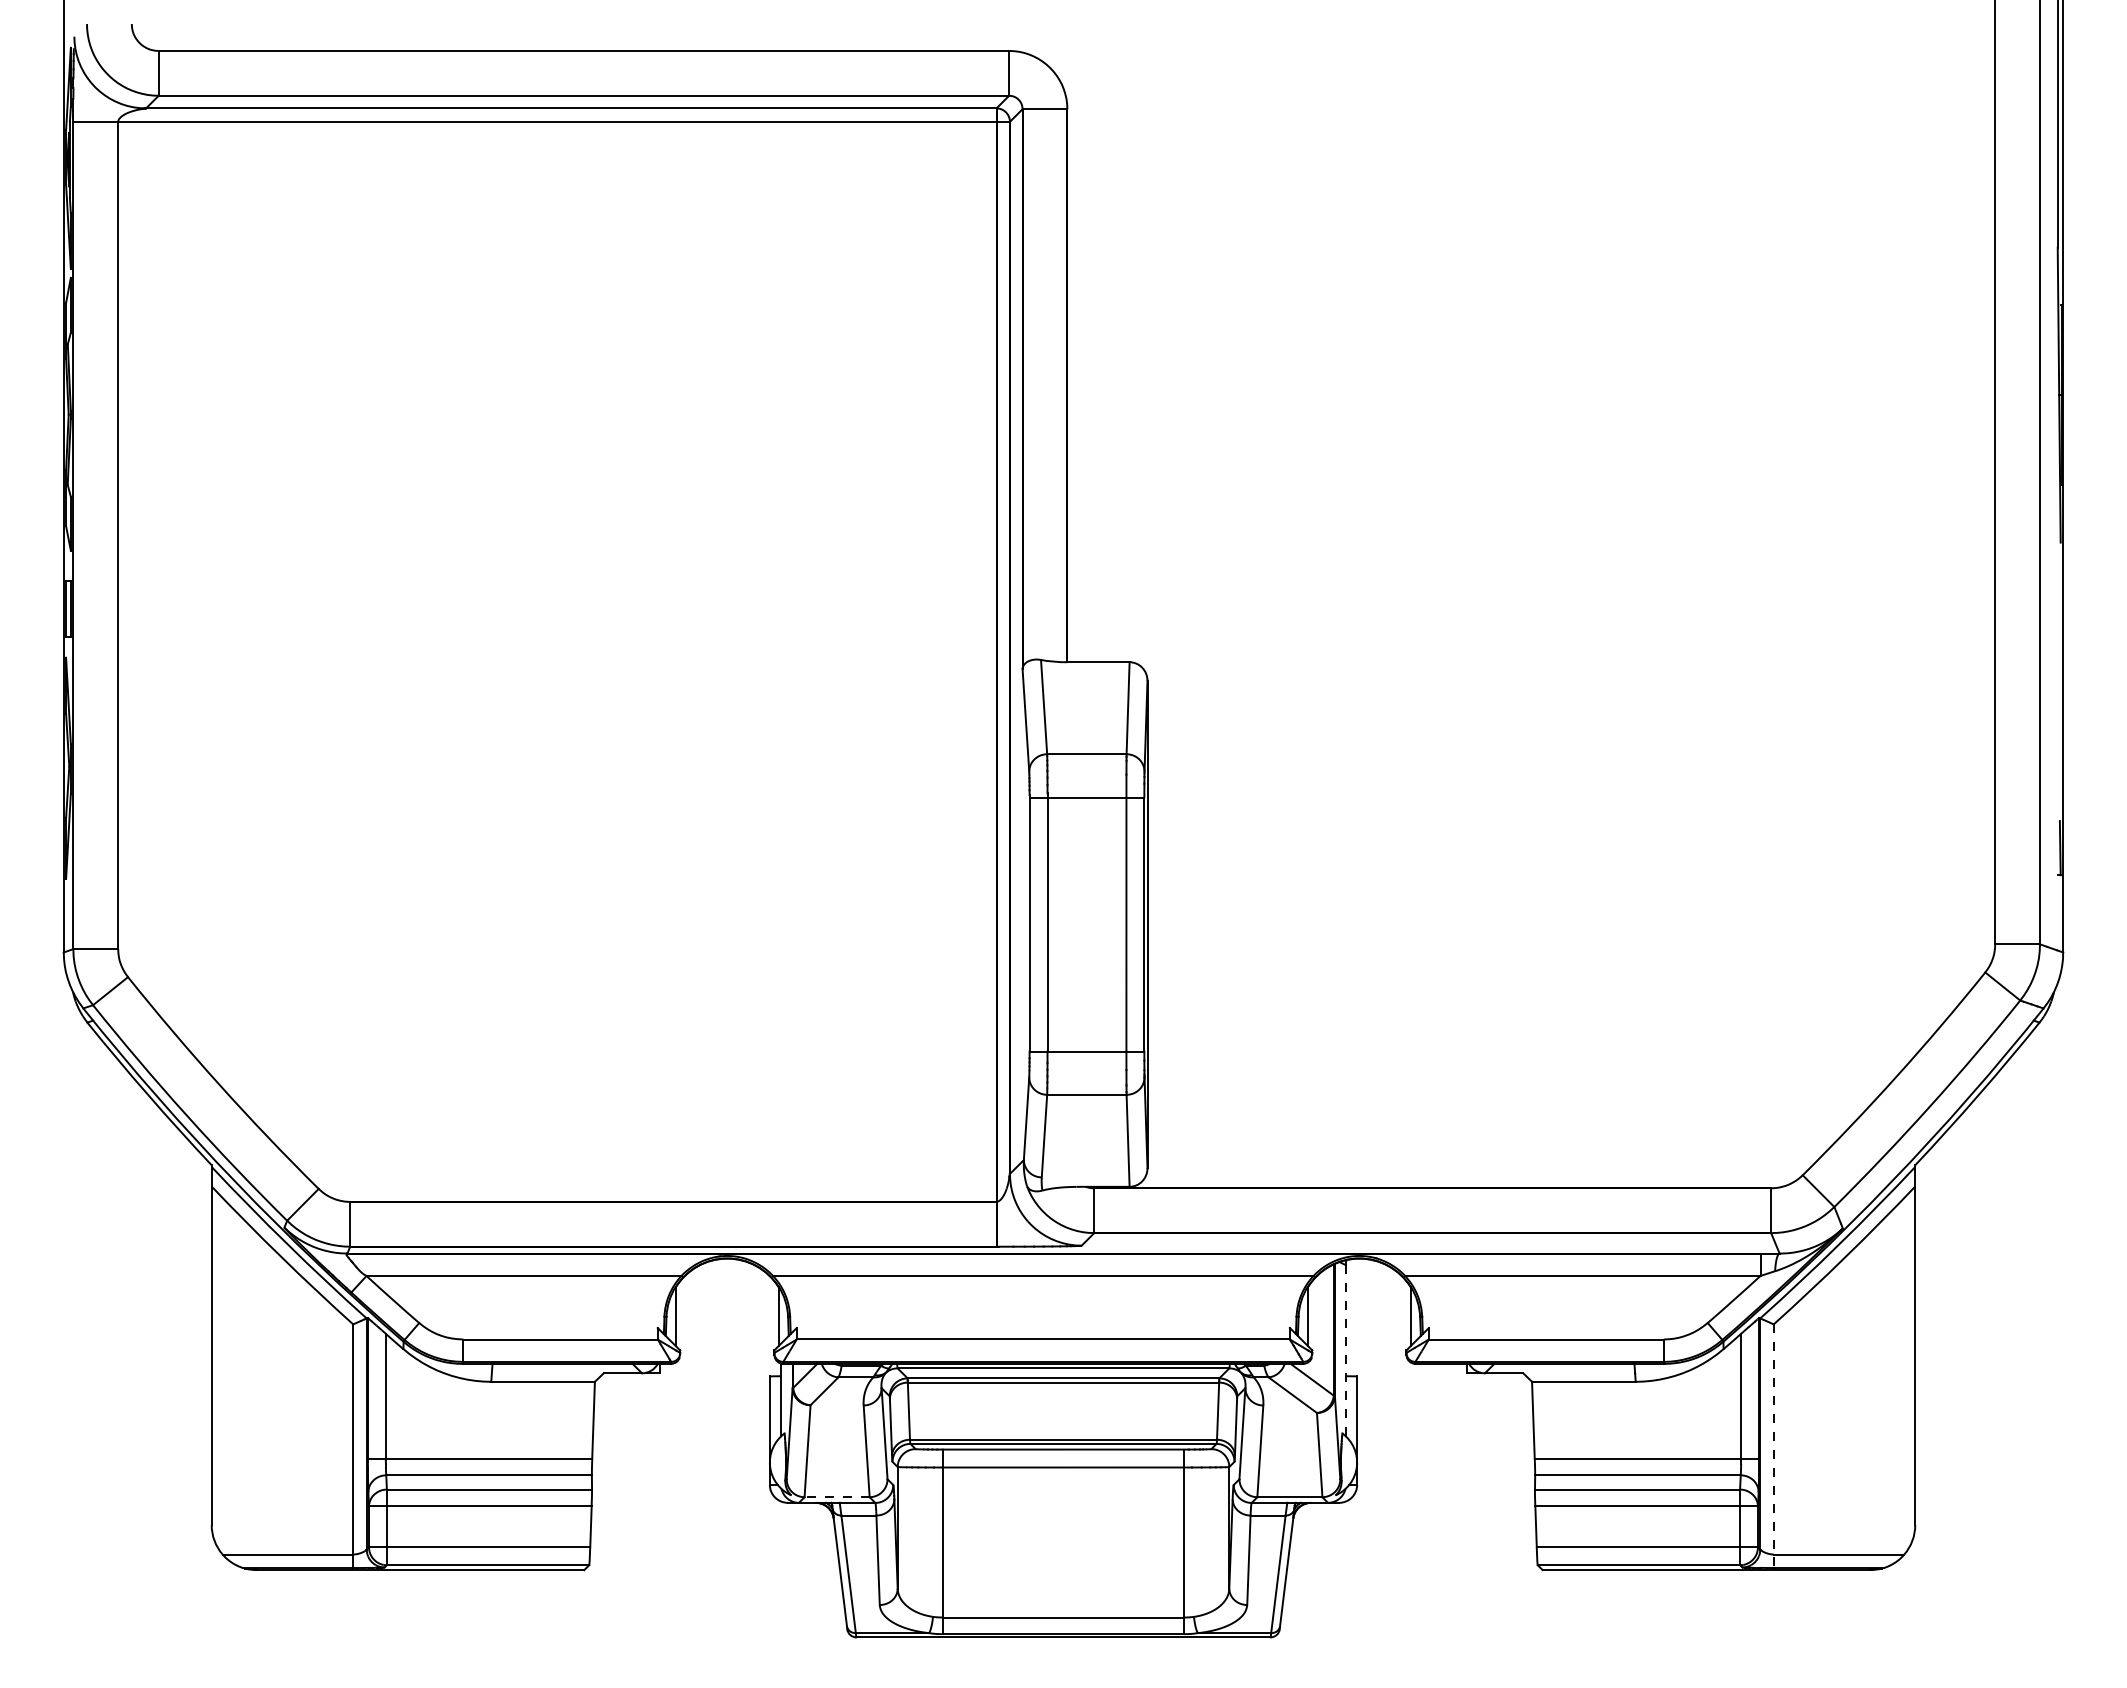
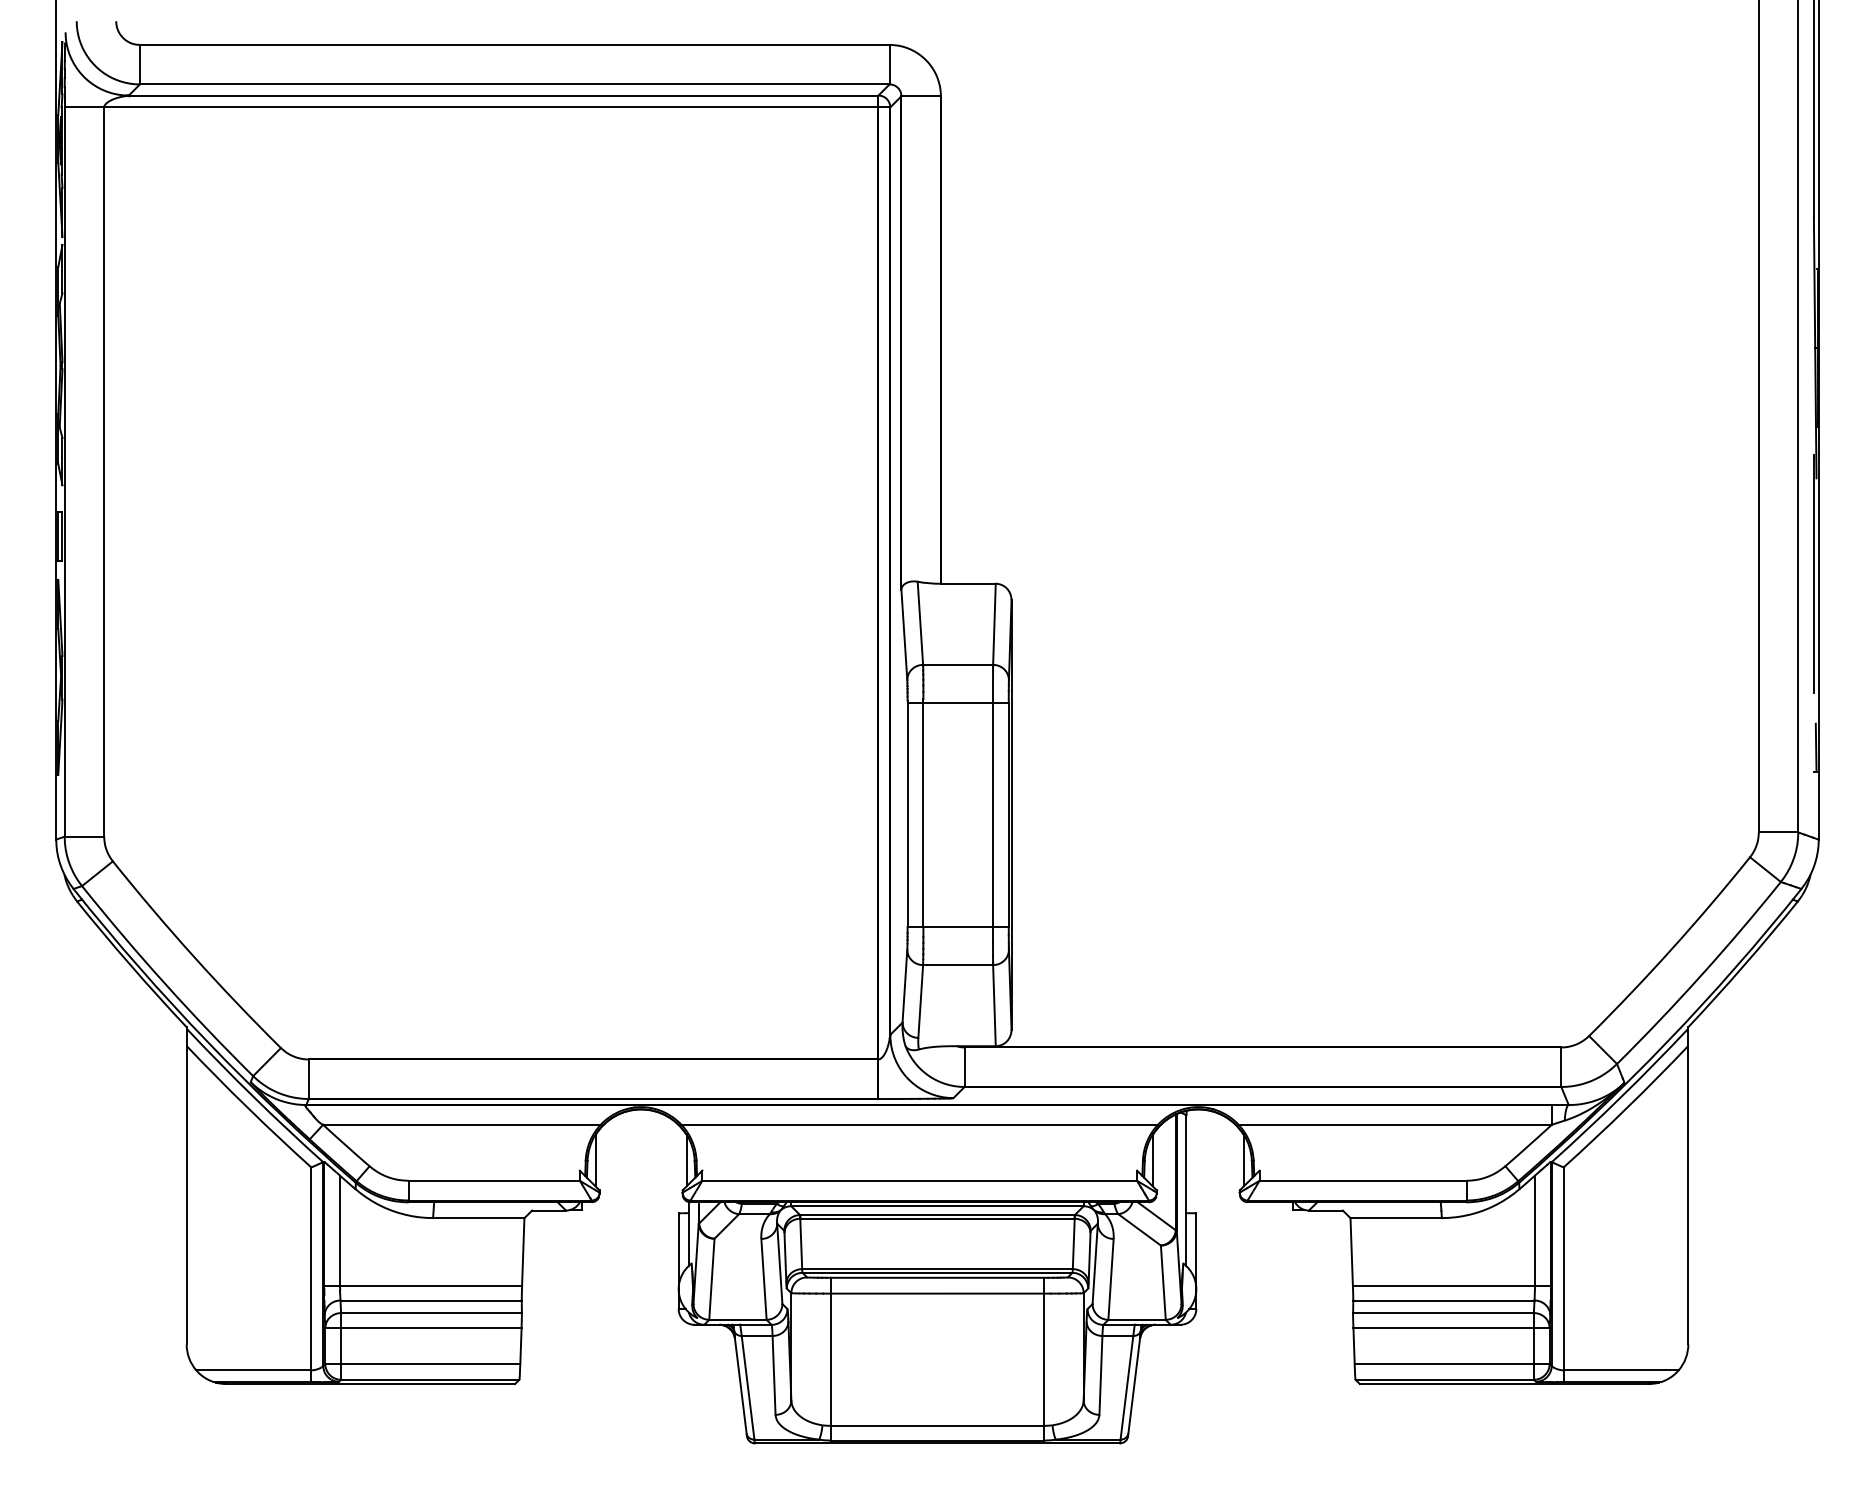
line: (2057, 650) -> (1813, 573), added
line: (1345, 1350) -> (1186, 1190), dashed -> solid
line: (1773, 1446) -> (1563, 1275), dashed -> solid
line: (836, 1497) -> (737, 1320), dashed -> solid

